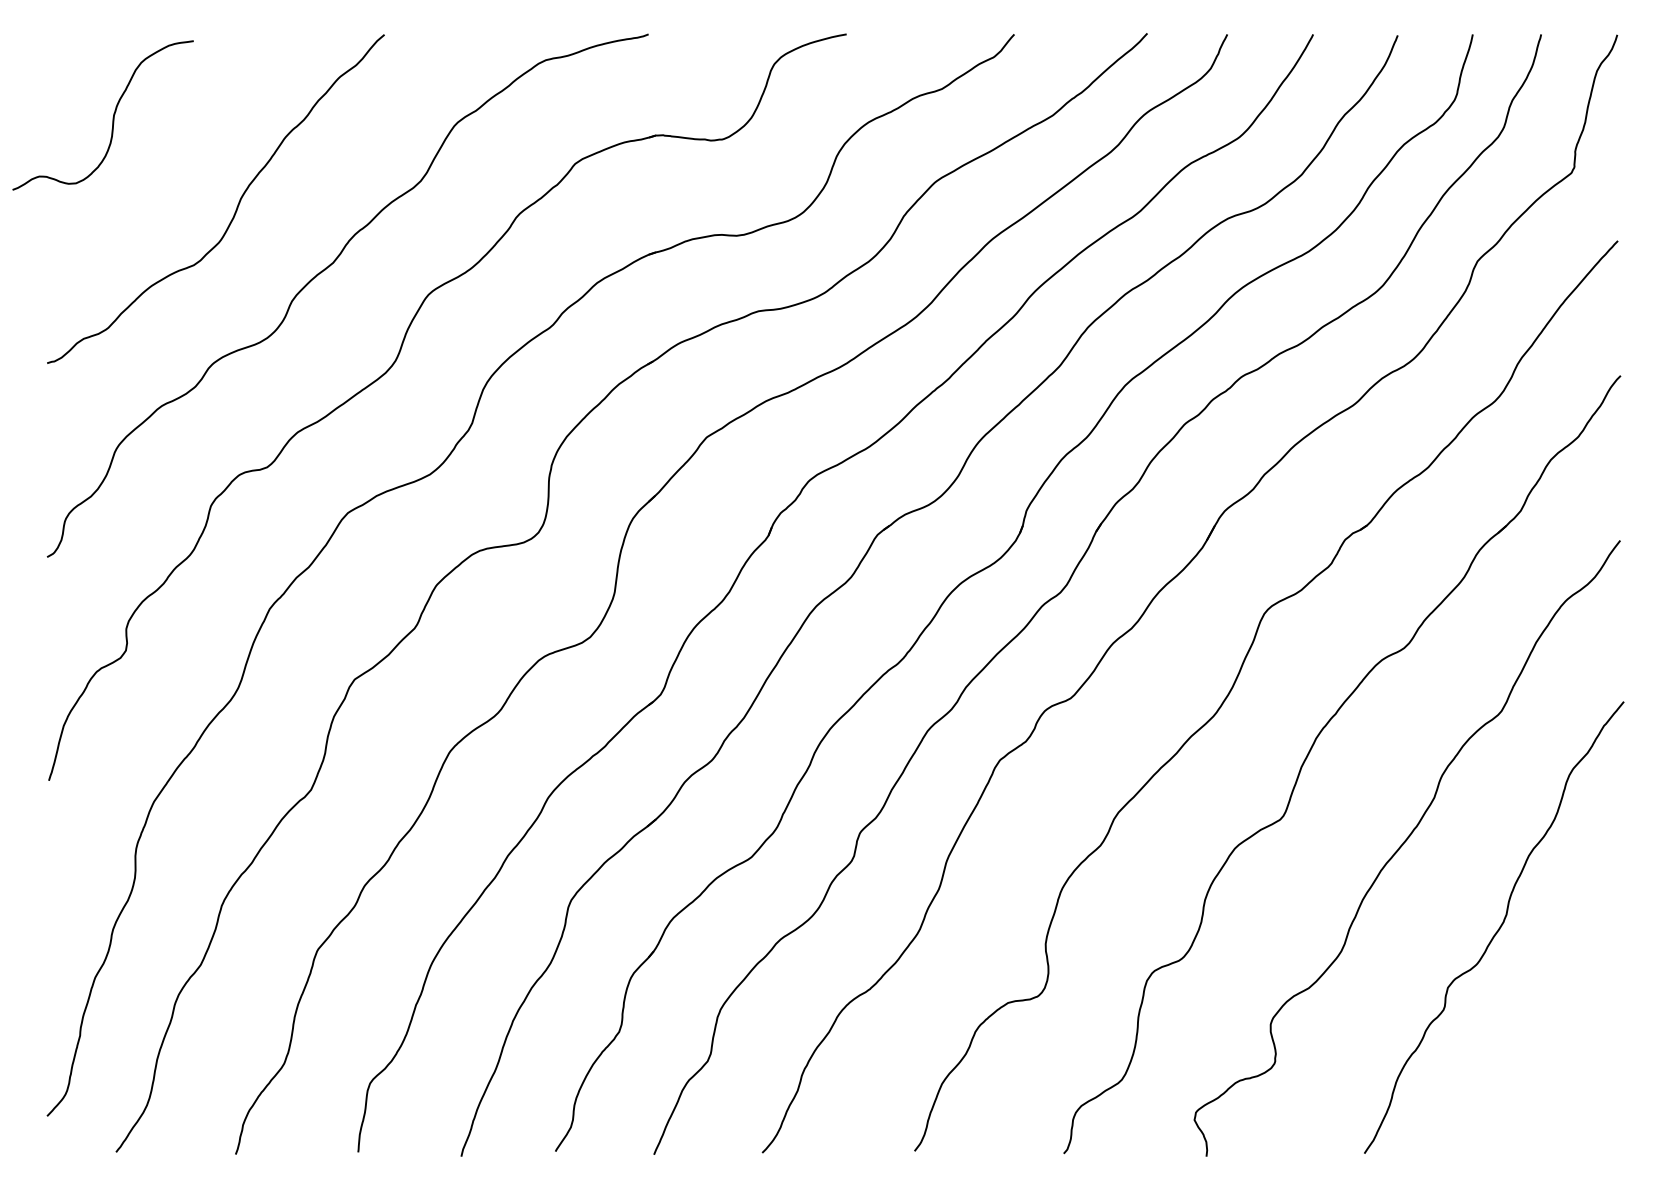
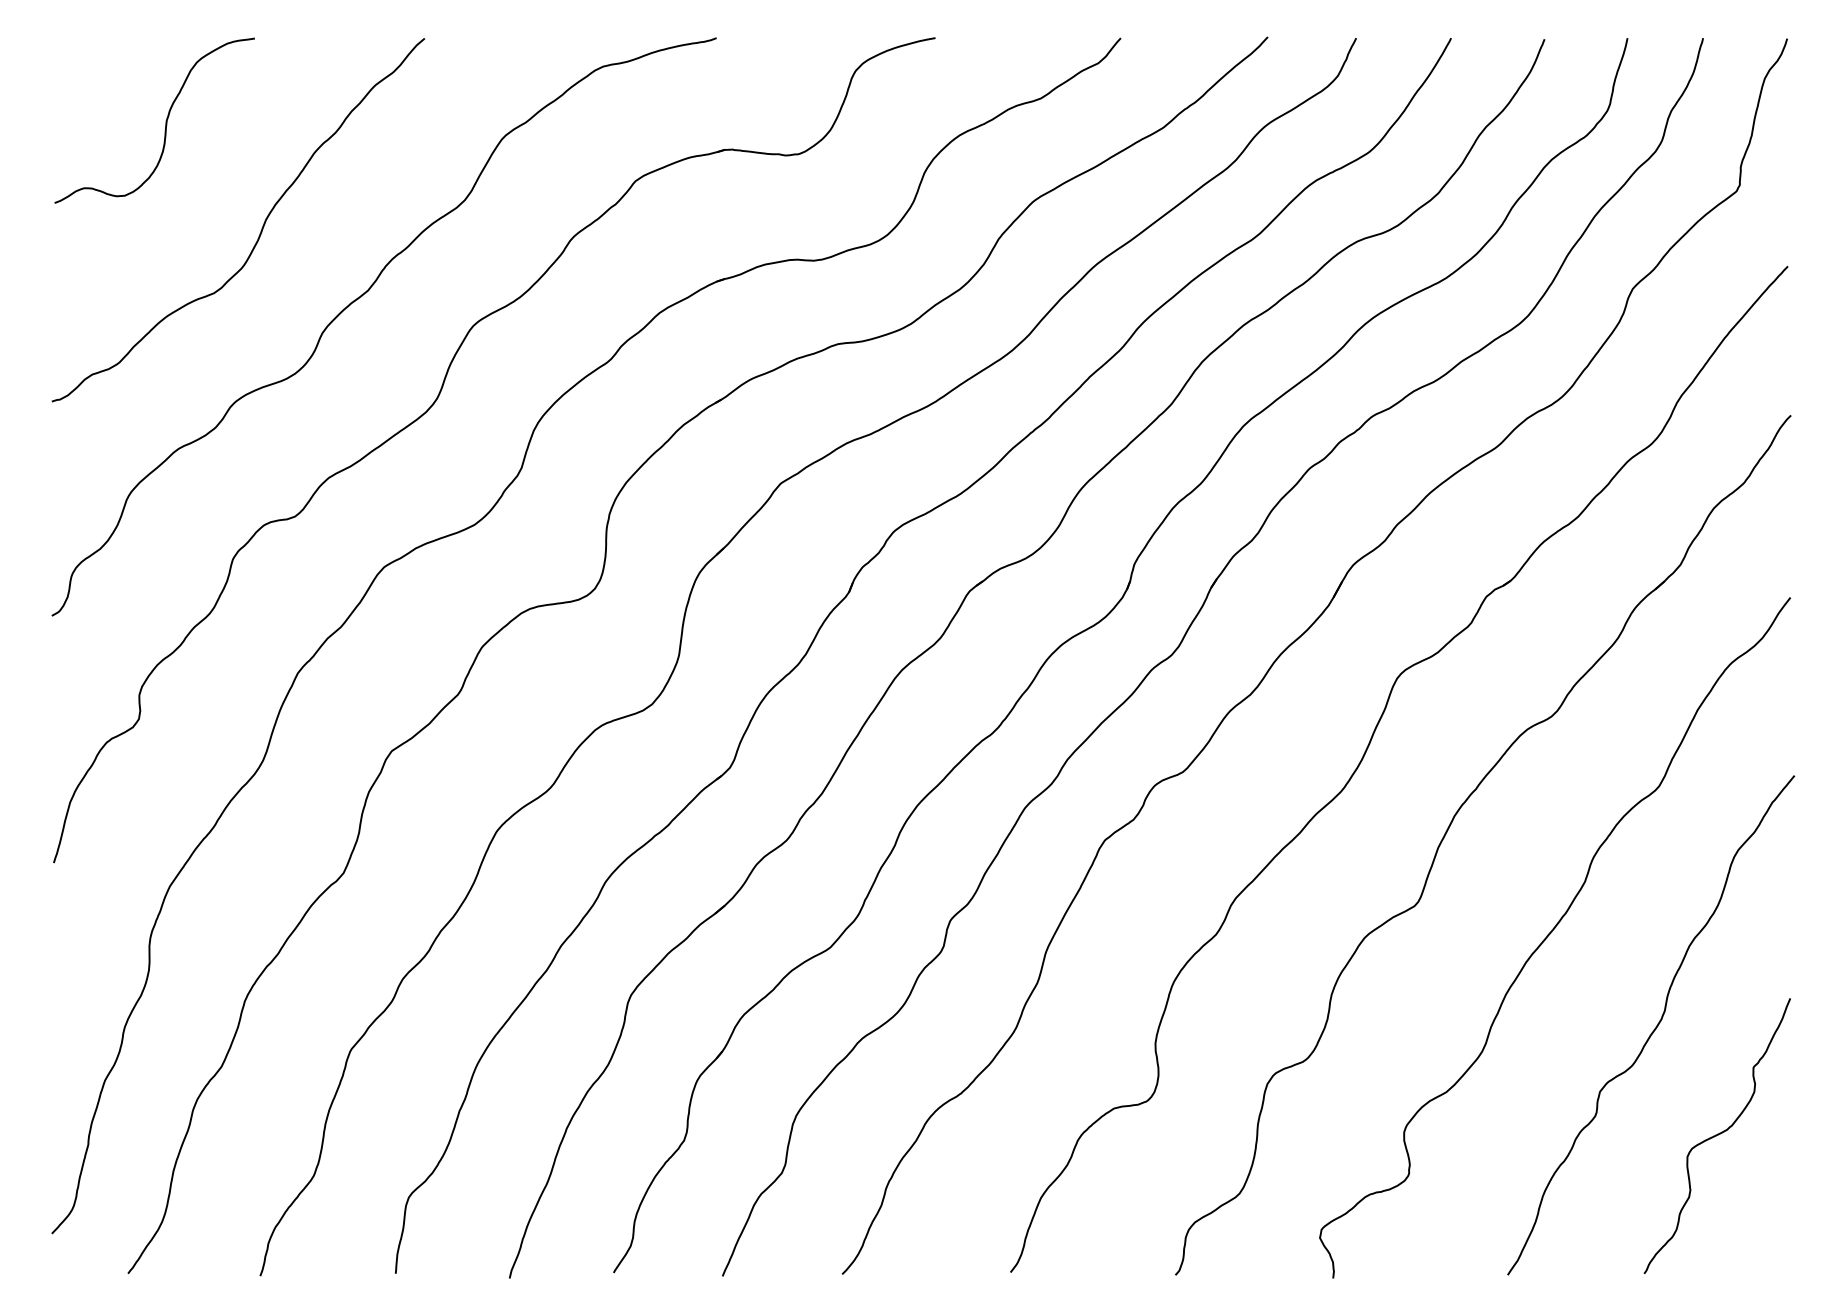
curve: (112, 115) -> (165, 120), moved
curve: (1553, 1027) -> (1716, 1135), added

